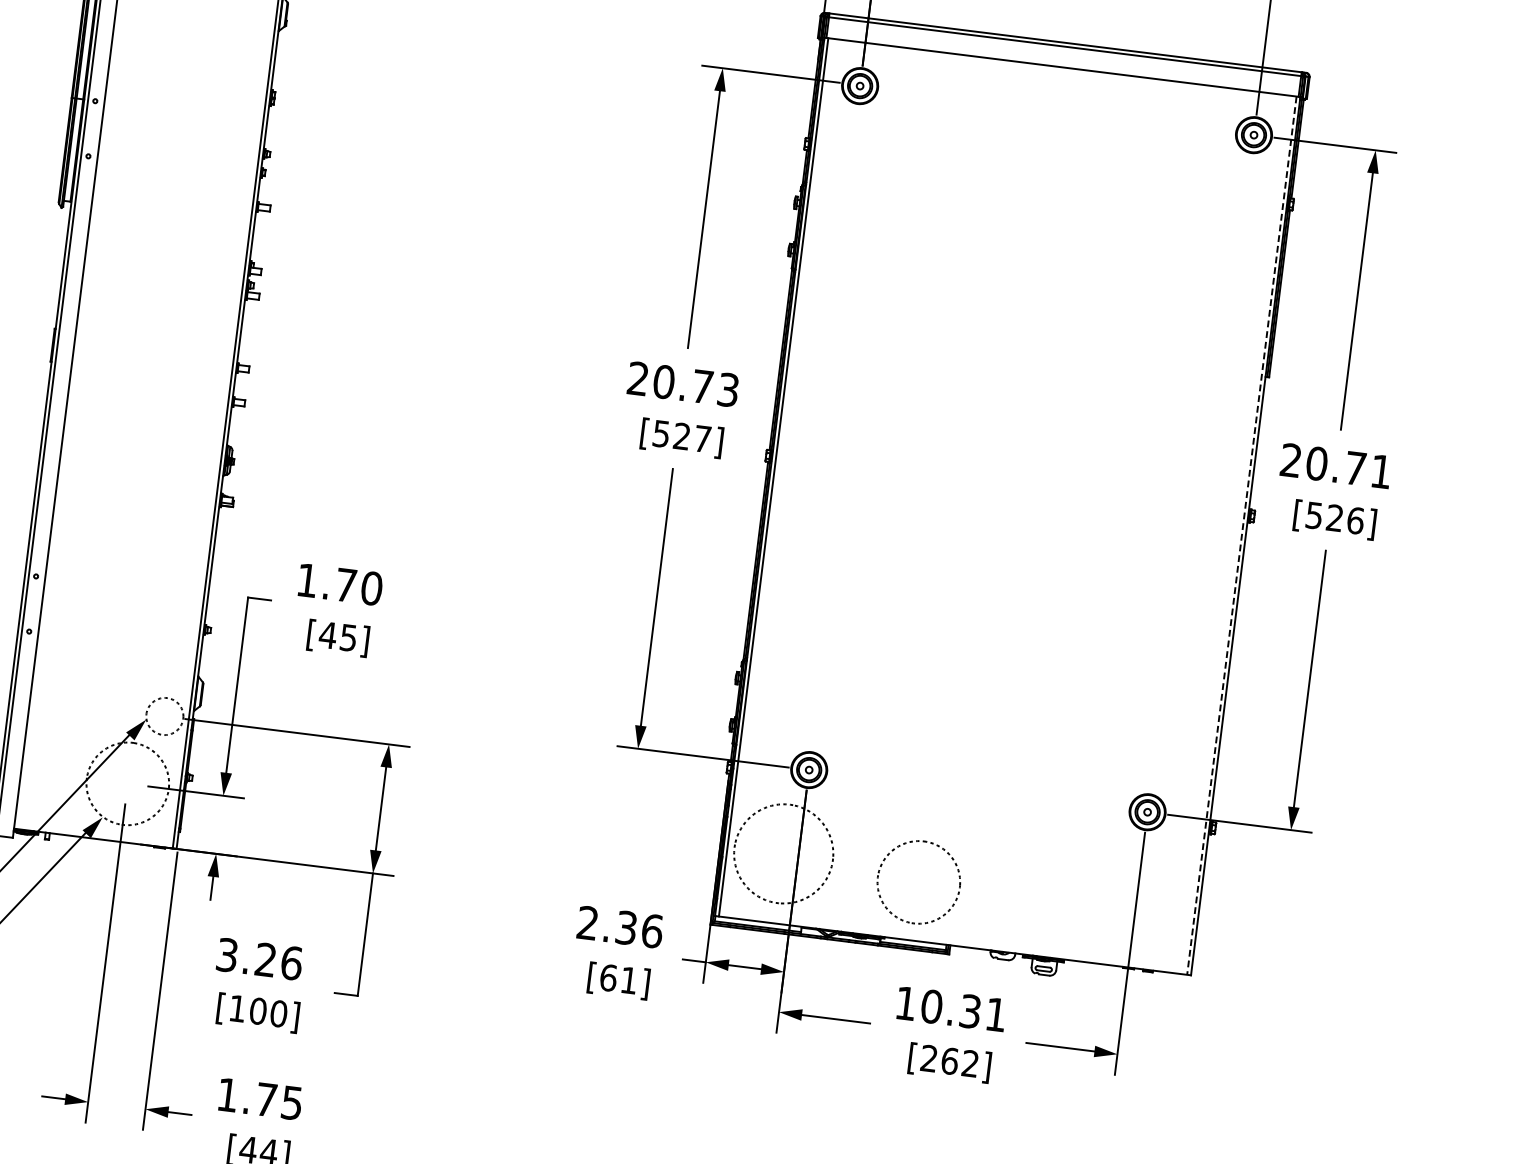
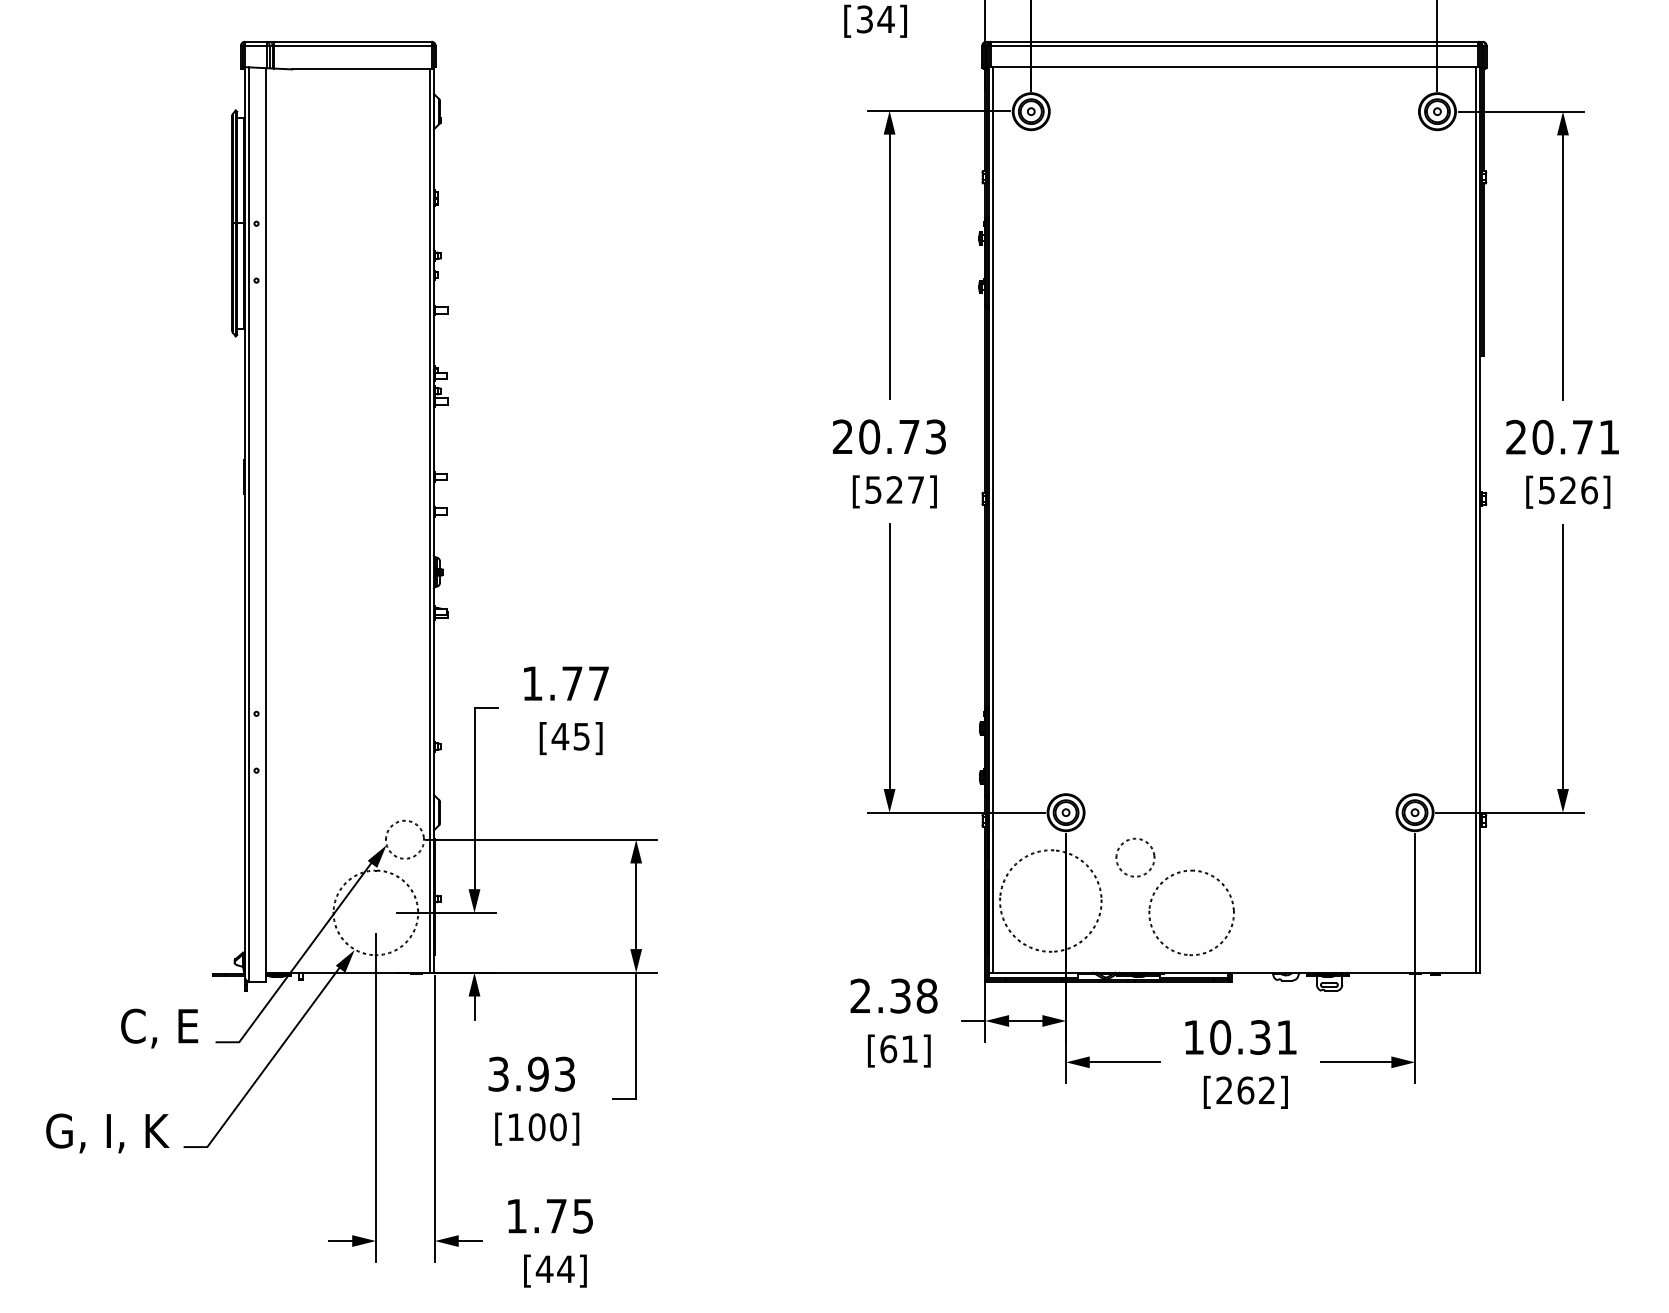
line: (1241, 535) -> (1475, 519), dashed -> solid
text: (371, 588) -> (598, 683), 1.70 -> 1.77
part: (861, 807) -> (1123, 844), added
text: (651, 930) -> (926, 995), 2.36 -> 2.38
text: (278, 960) -> (551, 1073), 3.26 -> 3.93

